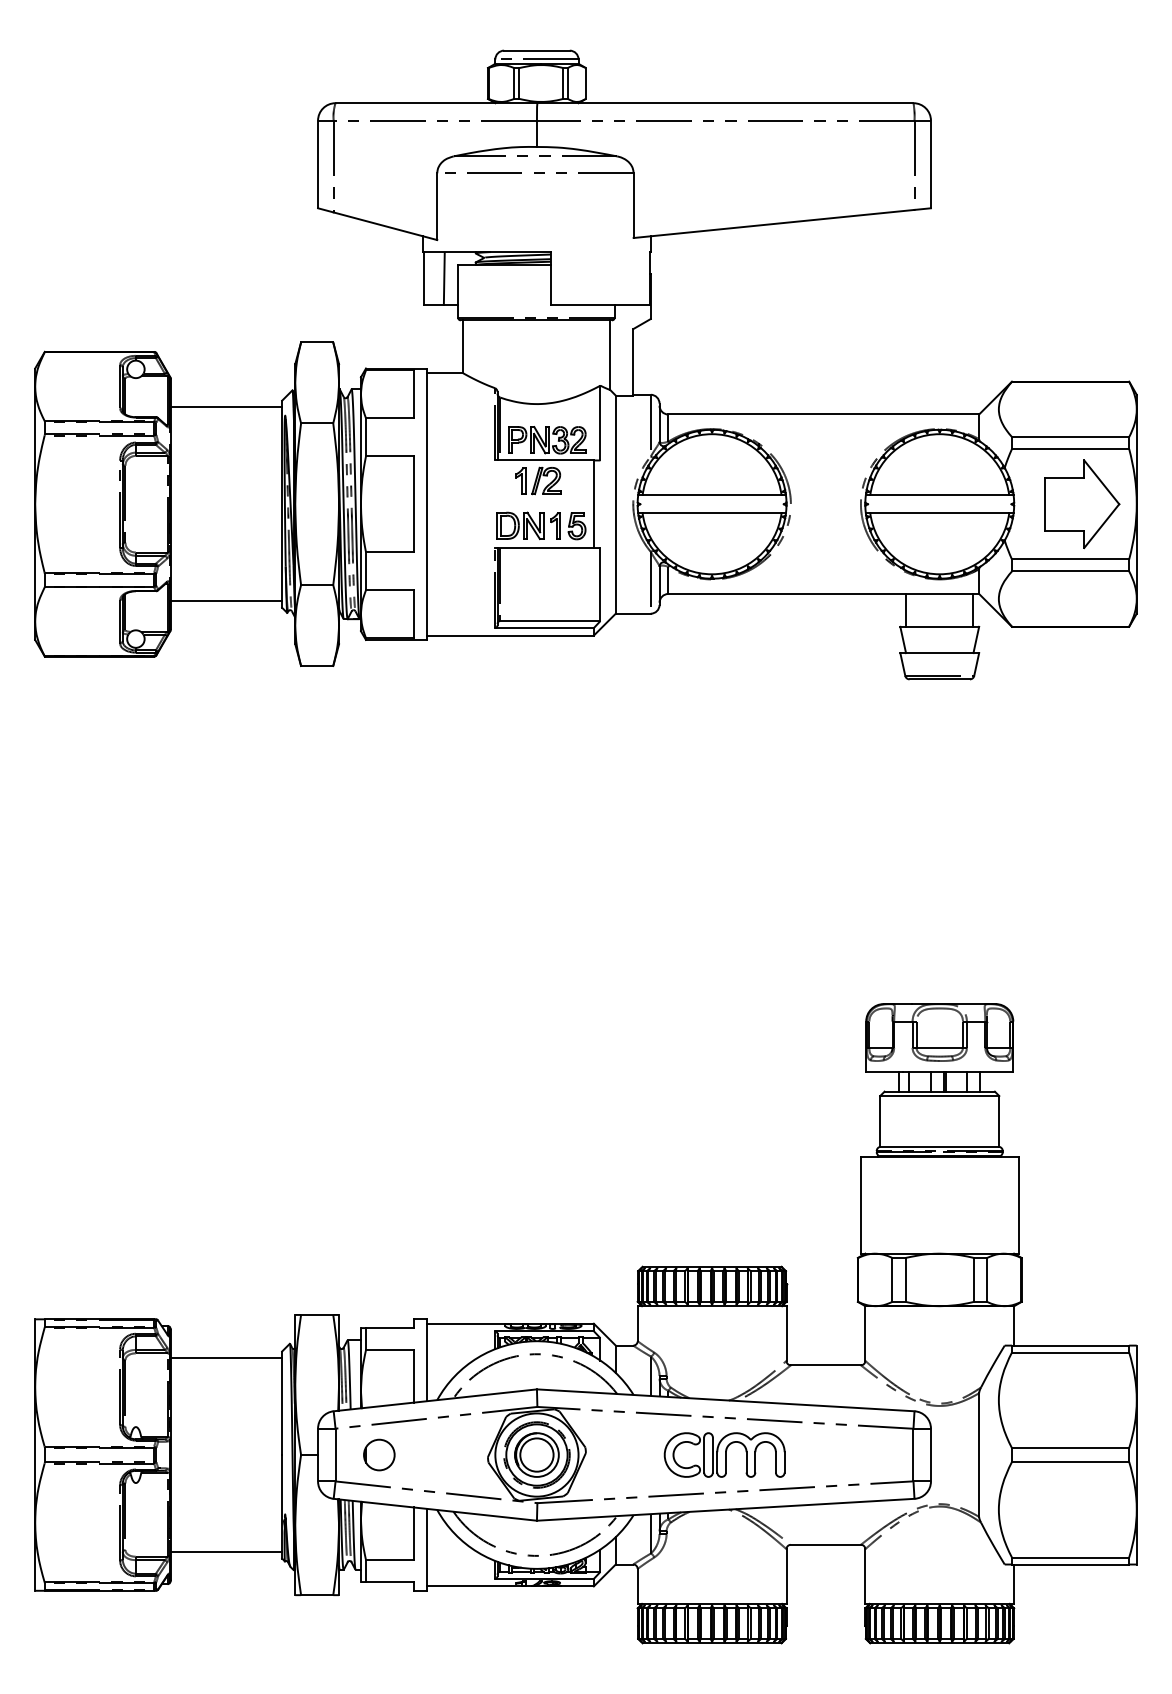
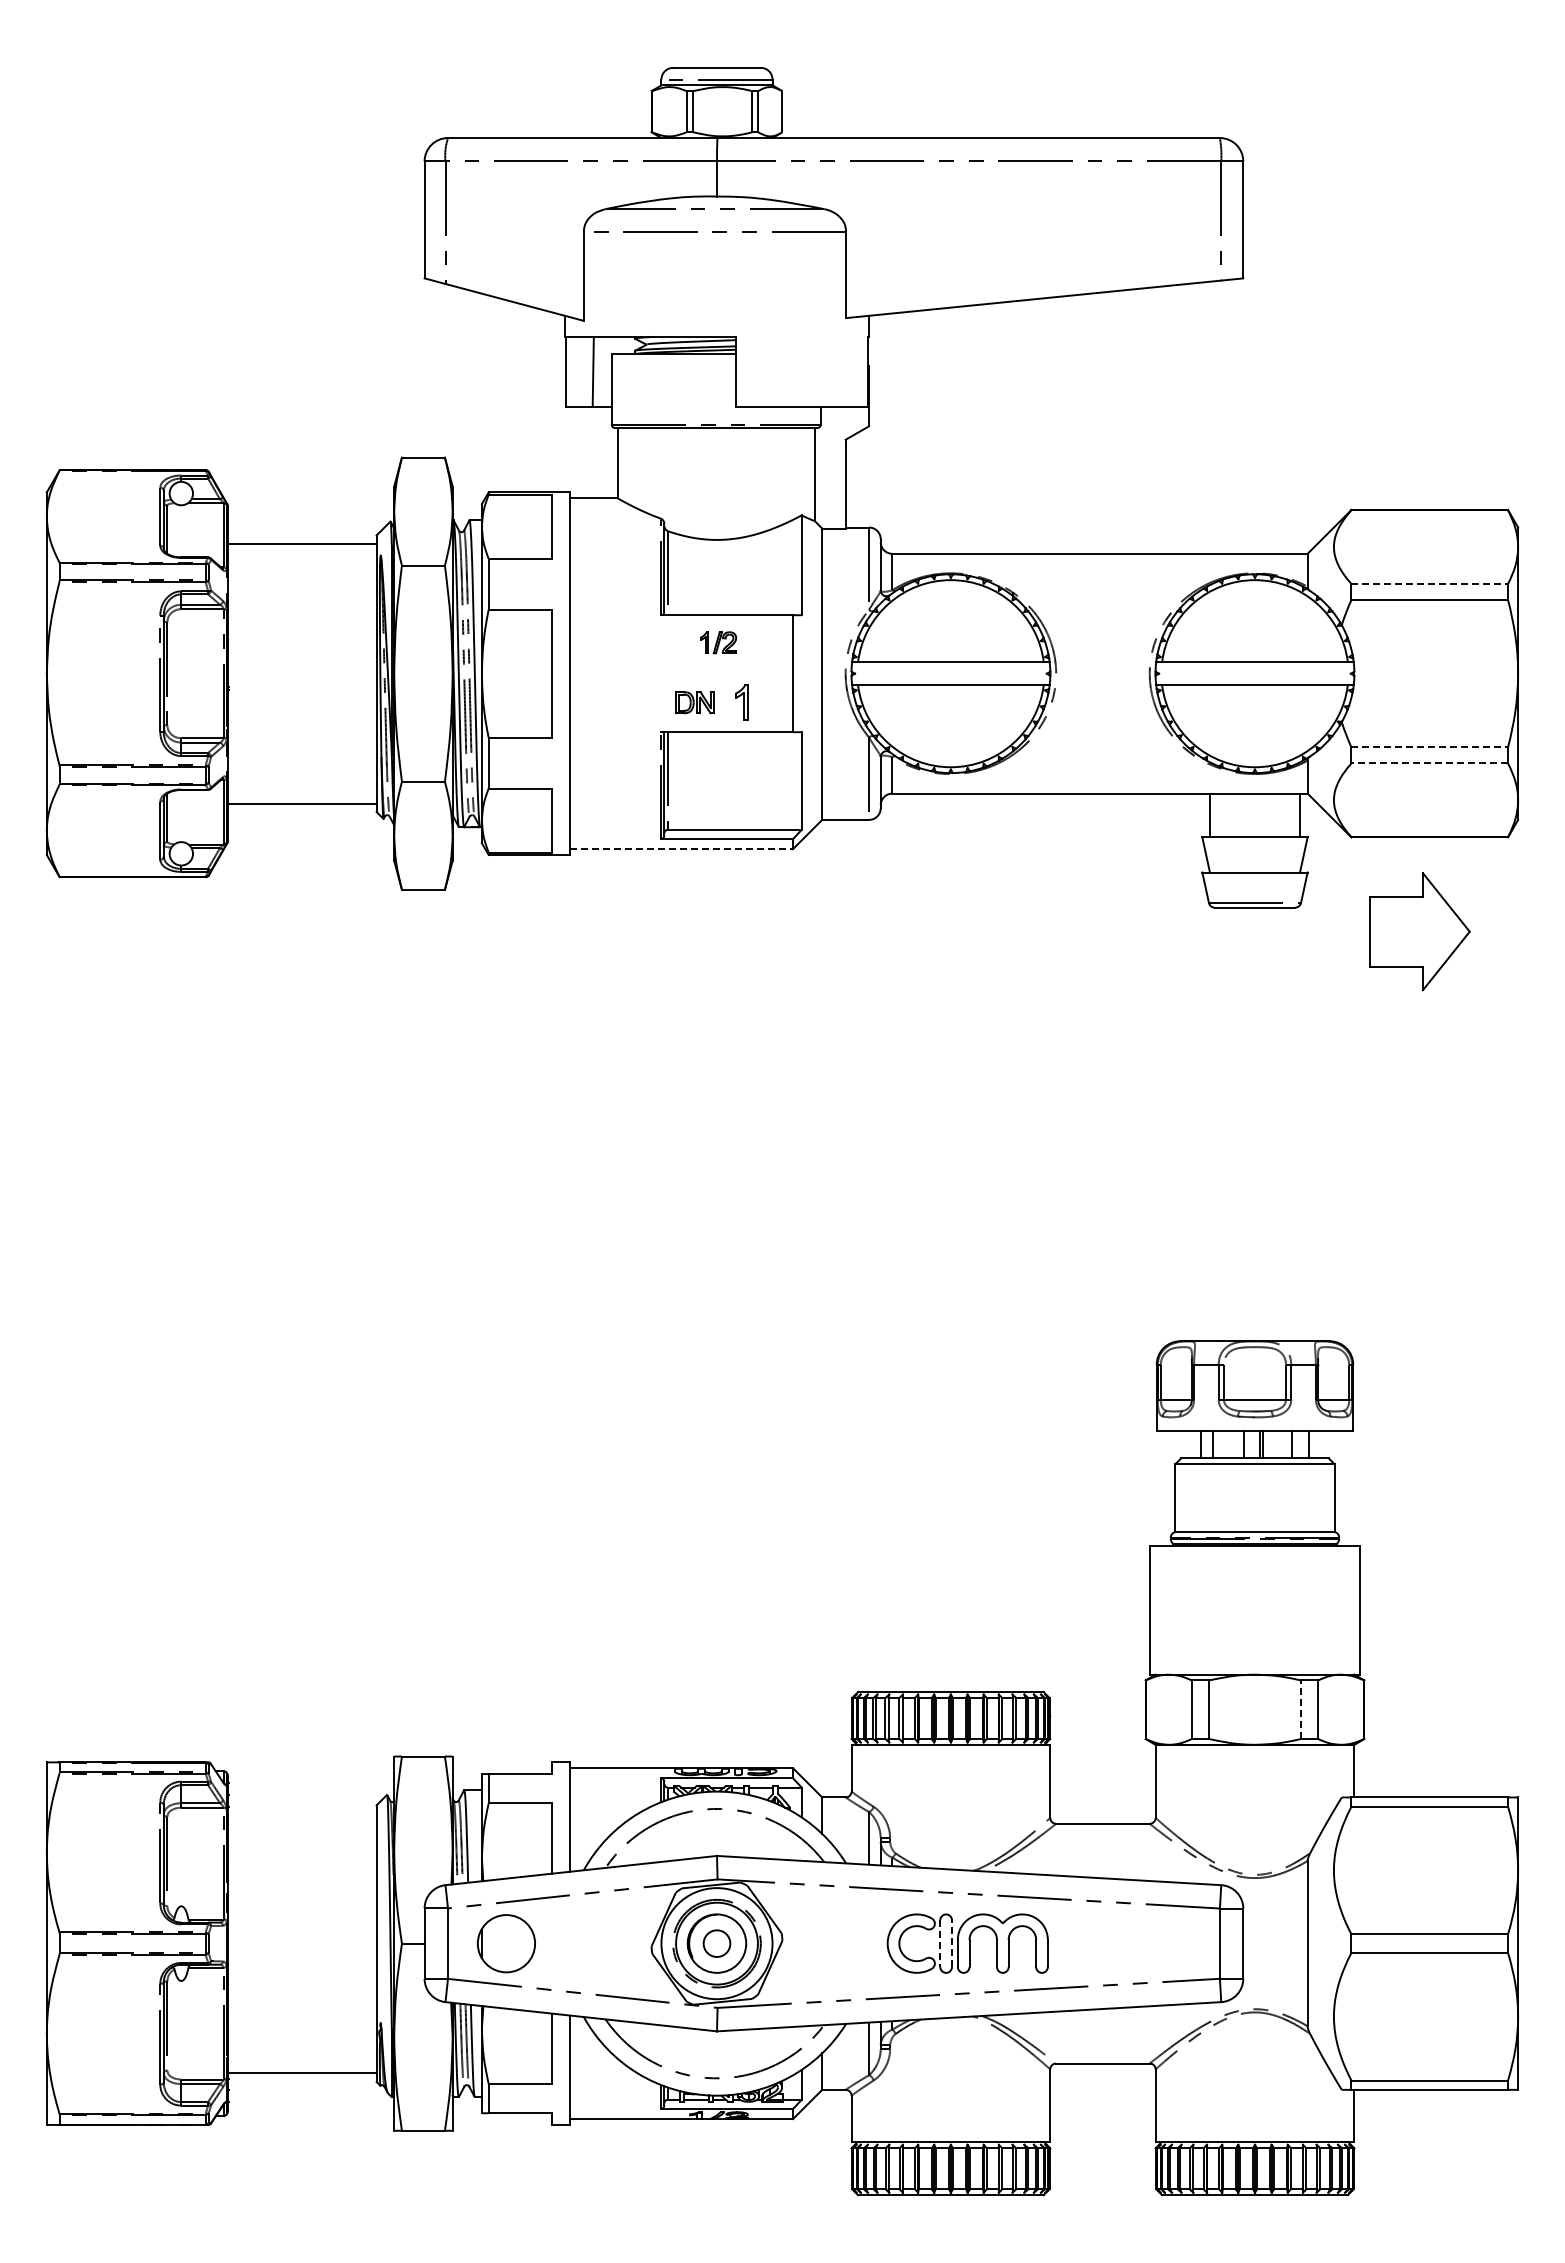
line: (1071, 436) -> (1430, 583), solid -> dashed
part: (547, 439) -> (731, 587), removed
part: (538, 480) -> (718, 642), size x0.6
part: (1081, 504) -> (1419, 931), moved
part: (520, 525) -> (694, 702), size x0.6
part: (577, 525) -> (770, 702), removed
line: (1071, 559) -> (1430, 747), solid -> dashed
line: (1070, 571) -> (1429, 763), solid -> dashed
line: (510, 635) -> (681, 849), solid -> dashed
line: (973, 1279) -> (1300, 1709), solid -> dashed
line: (226, 1357) -> (302, 1813), removed
part: (379, 1454) -> (506, 1943), size x1.4
circle: (536, 1454) -> (716, 1943), size x0.6
line: (713, 1454) -> (952, 1943), solid -> dashed
line: (704, 1455) -> (940, 1944), solid -> dashed

